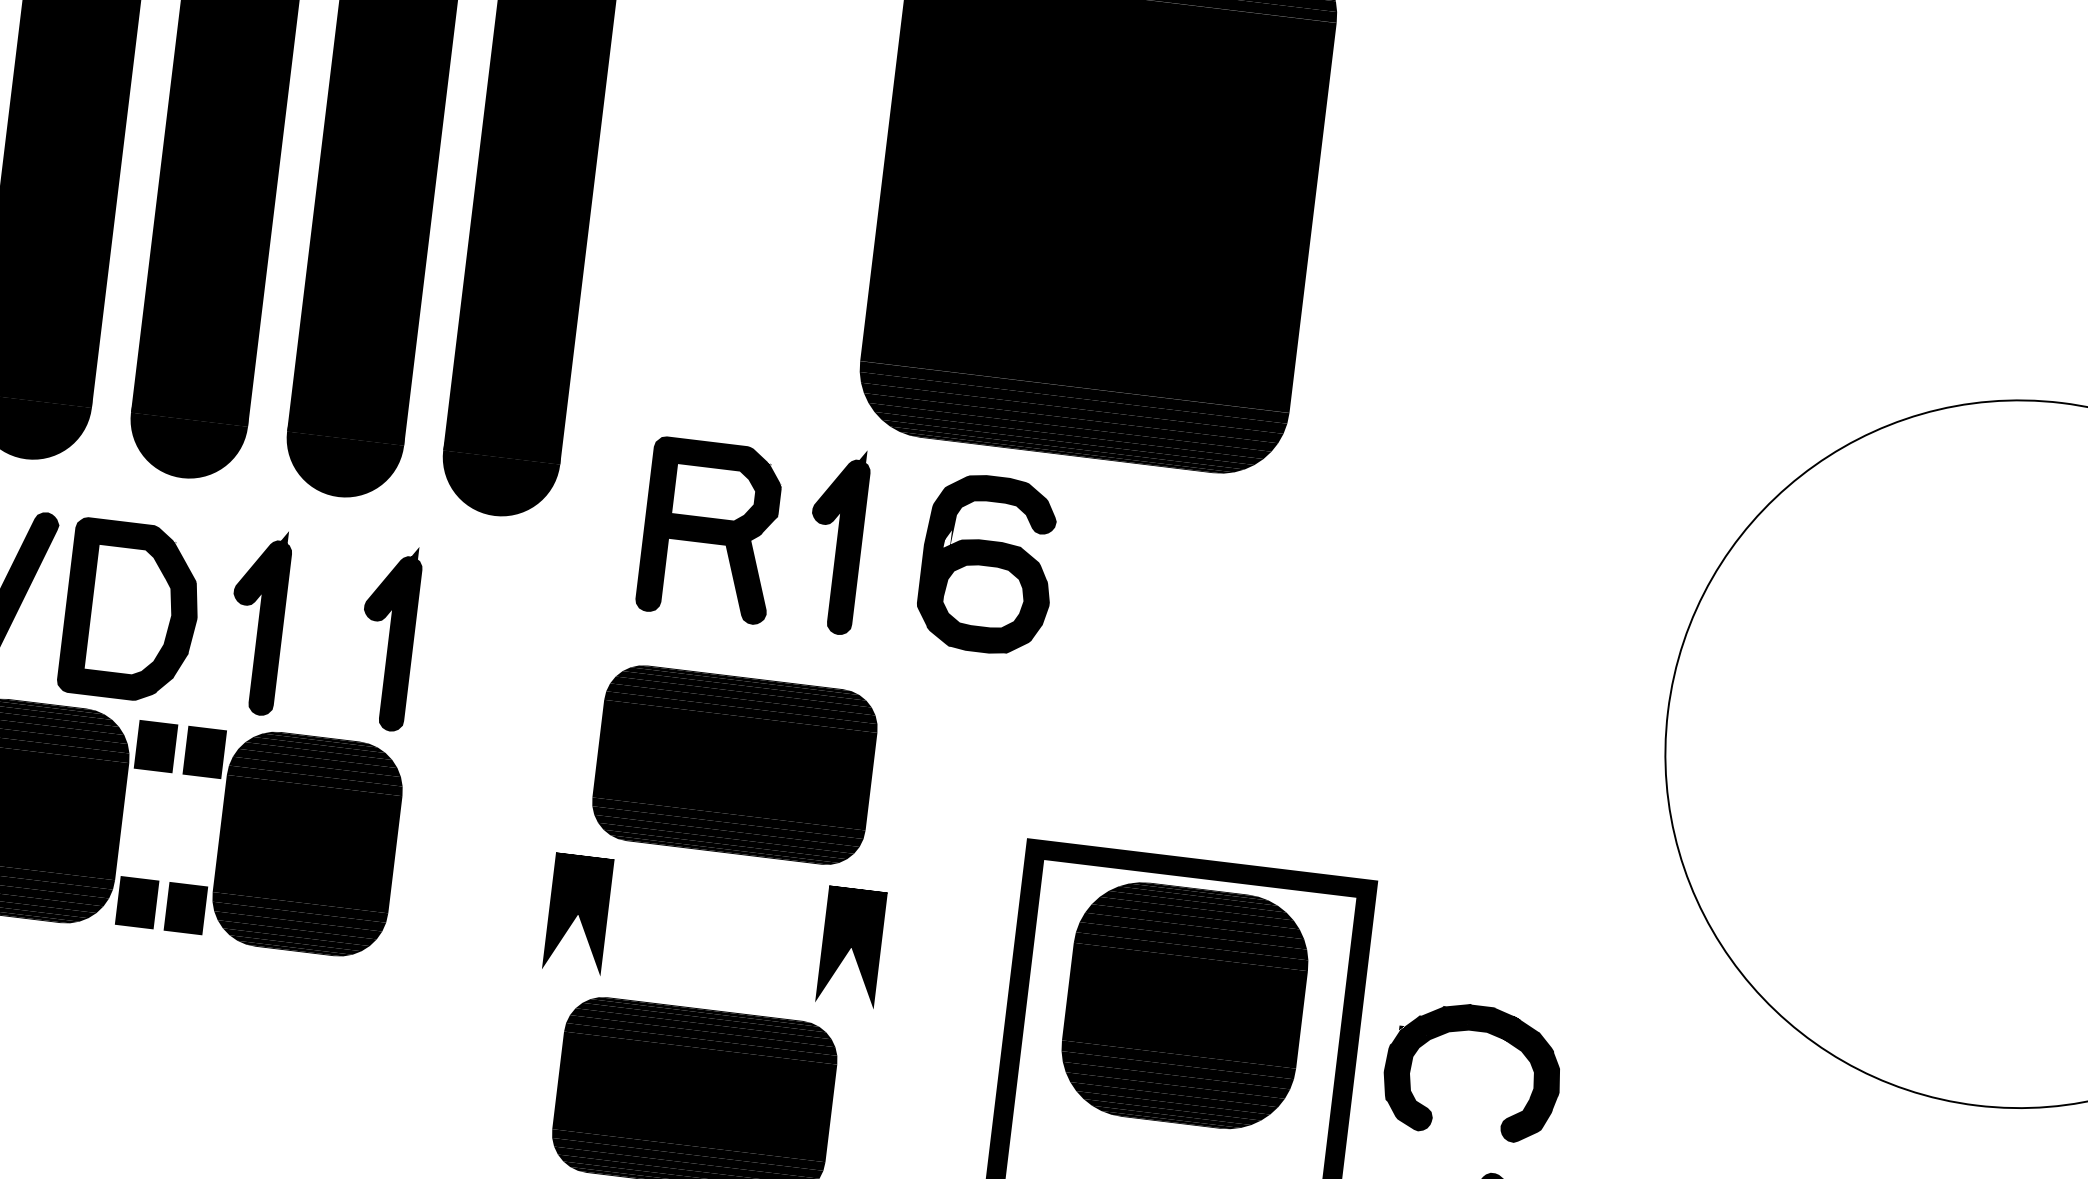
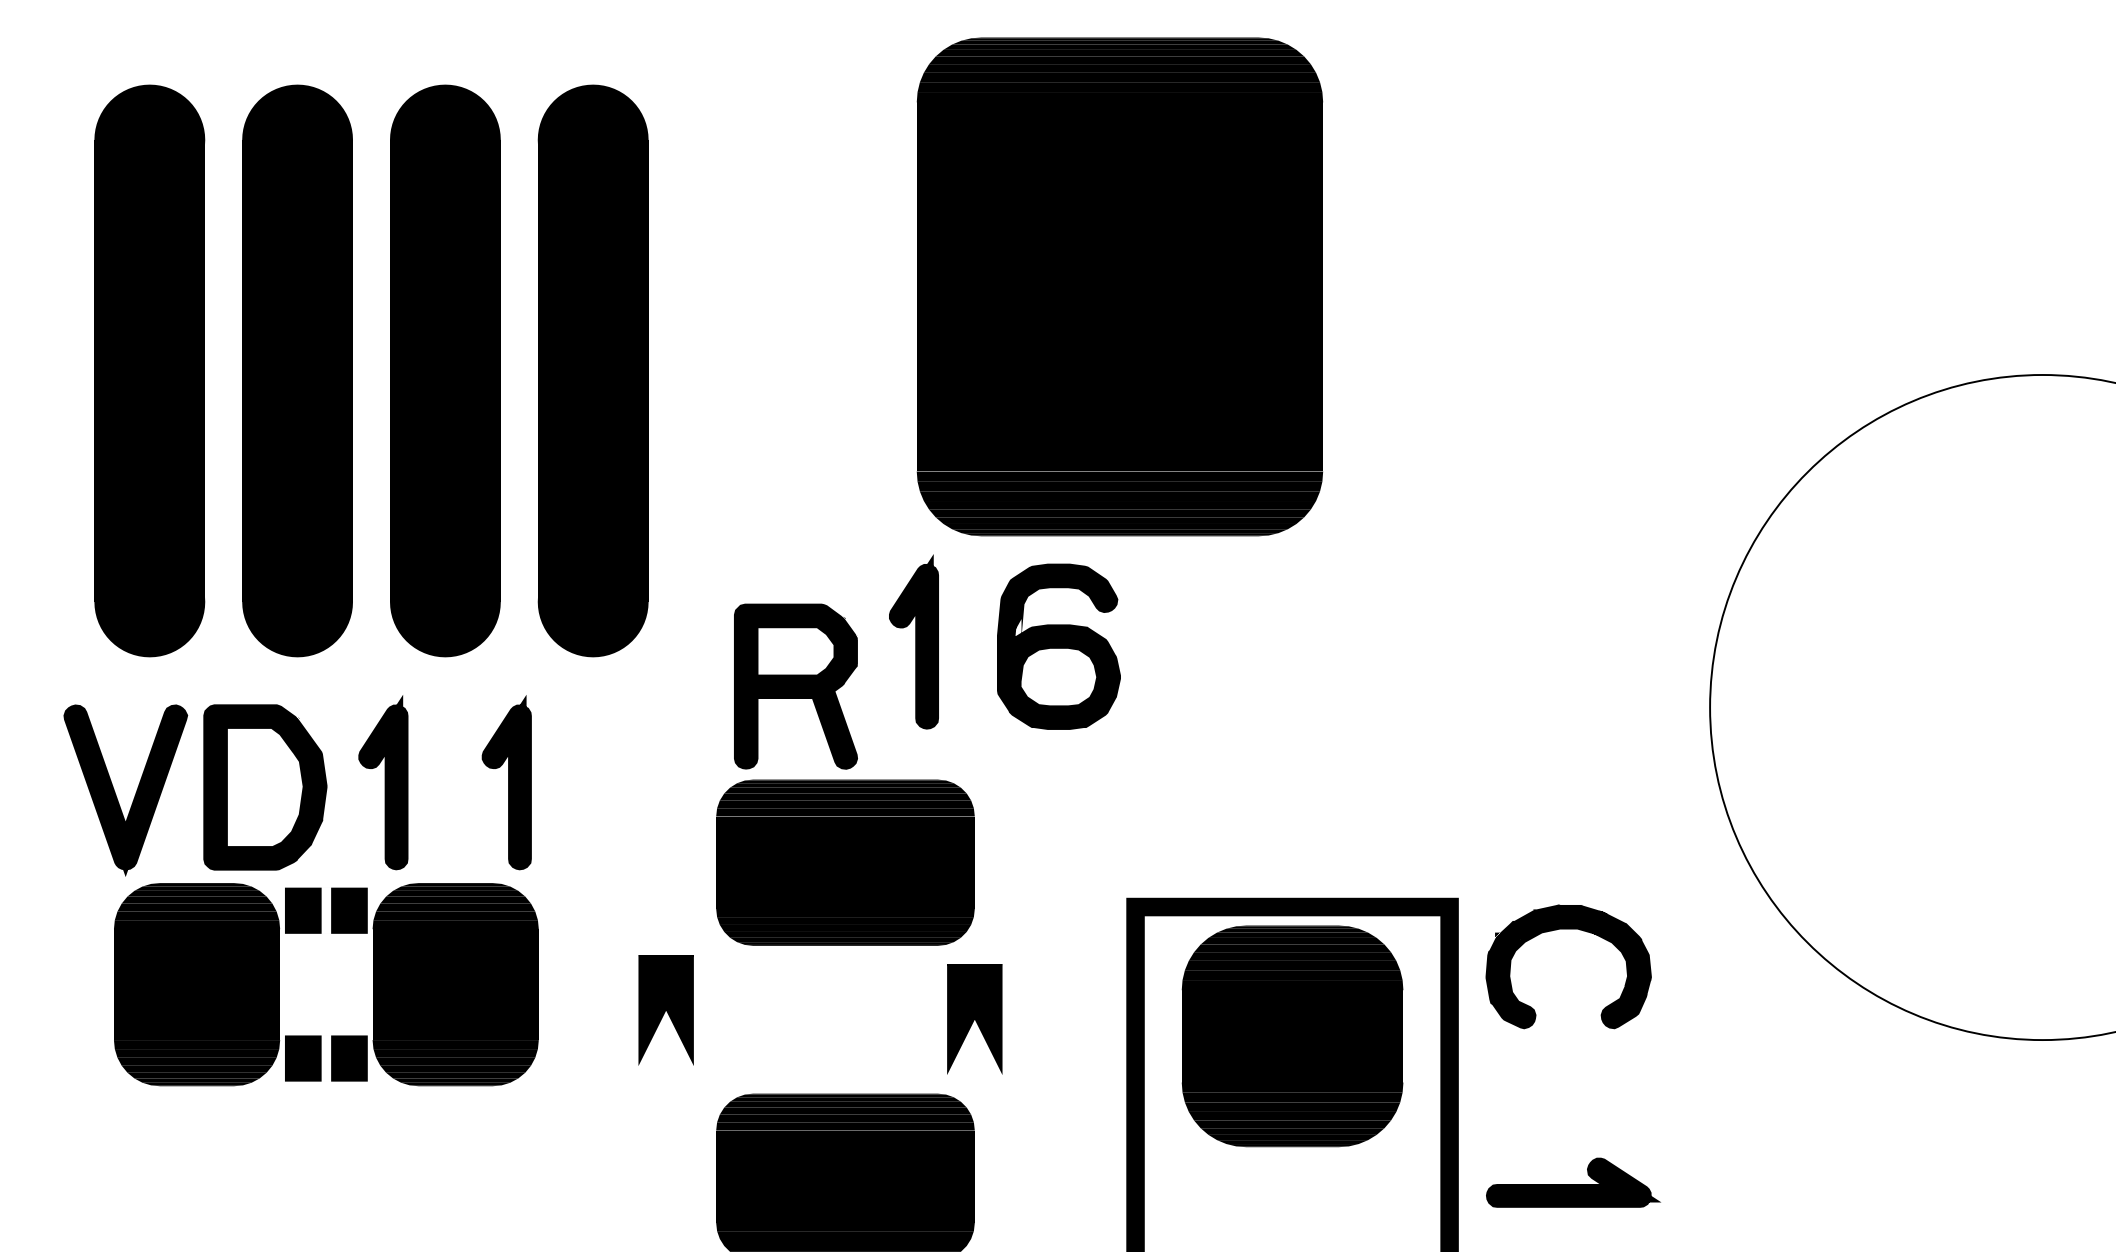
part: (709, 530) -> (795, 686), moved
part: (577, 914) -> (665, 1010), moved
part: (1477, 1031) -> (1568, 929), moved

